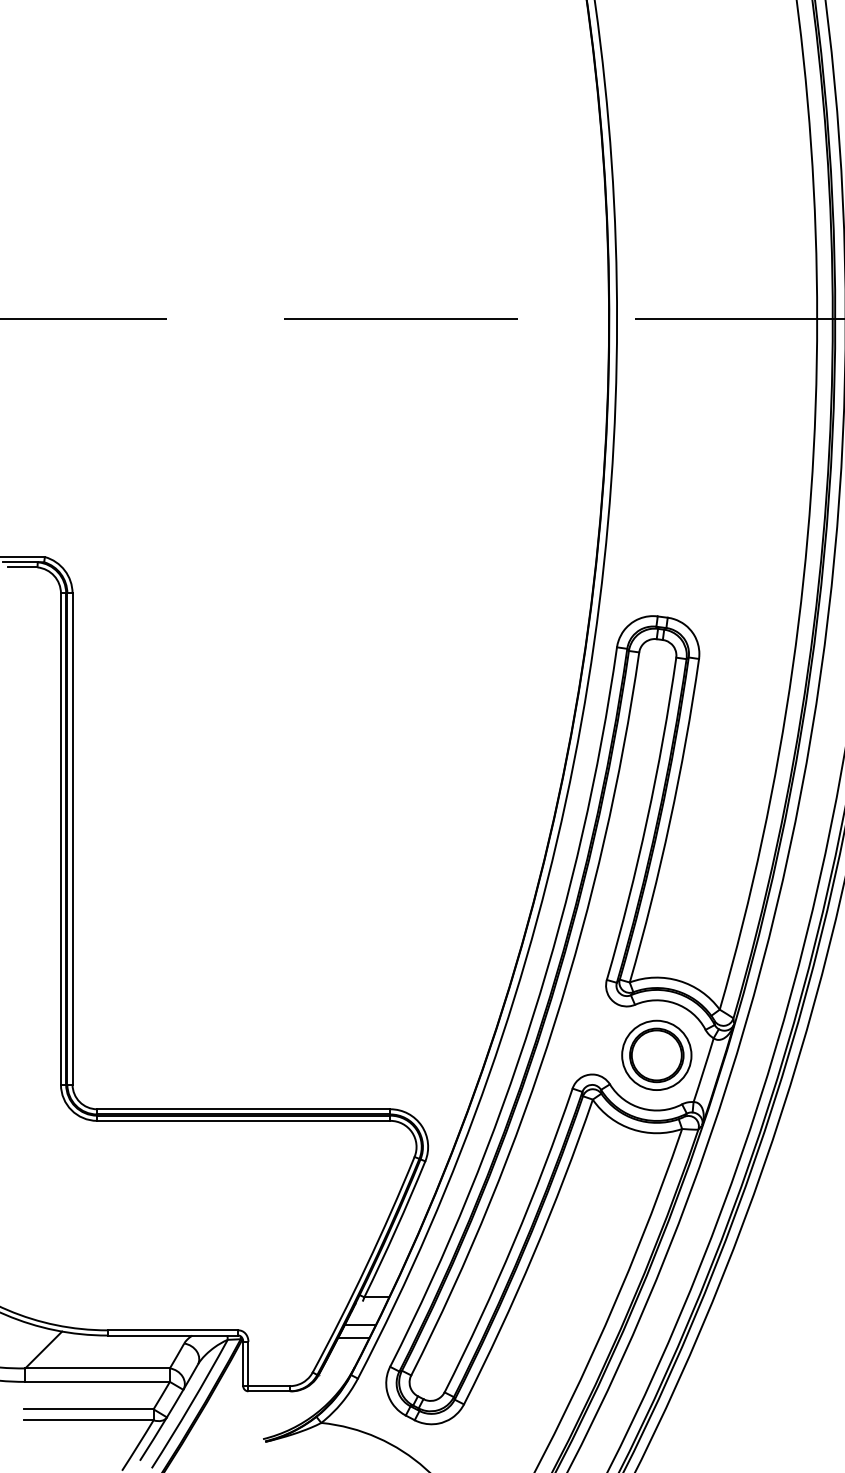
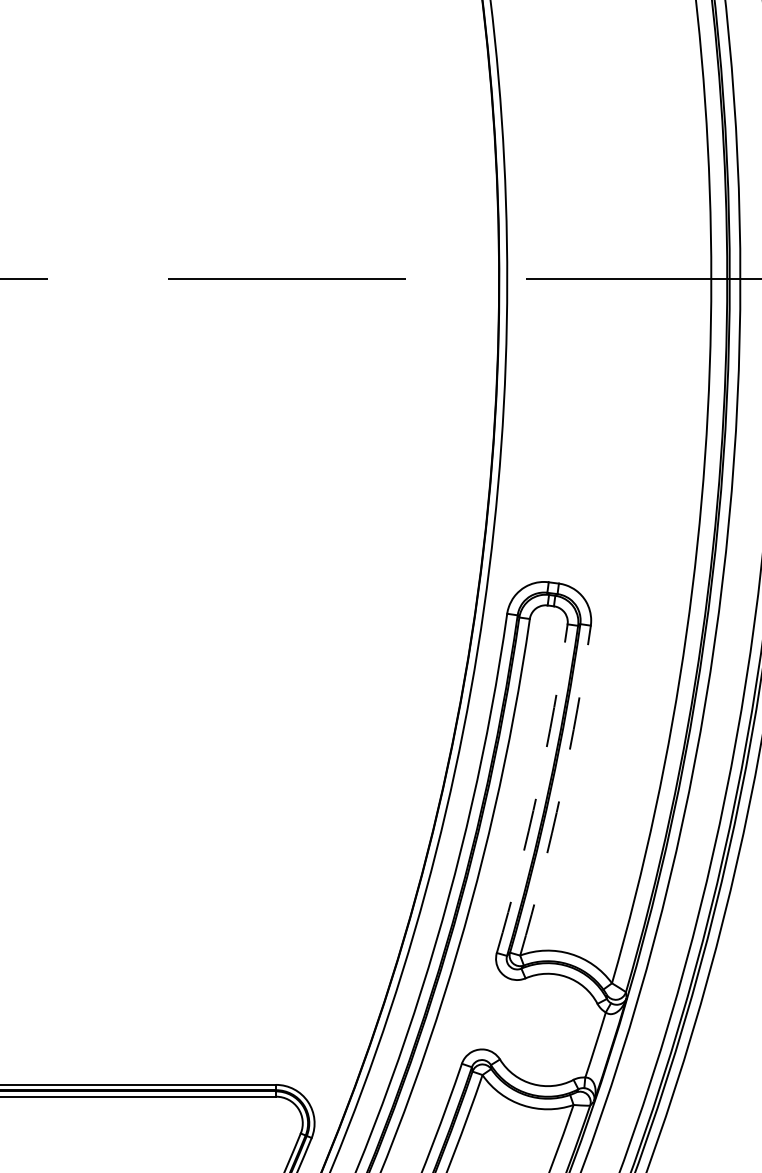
arc: (647, 820) -> (538, 790), solid -> dashed
arc: (669, 821) -> (560, 791), solid -> dashed
part: (656, 1054) -> (547, 1029), removed

